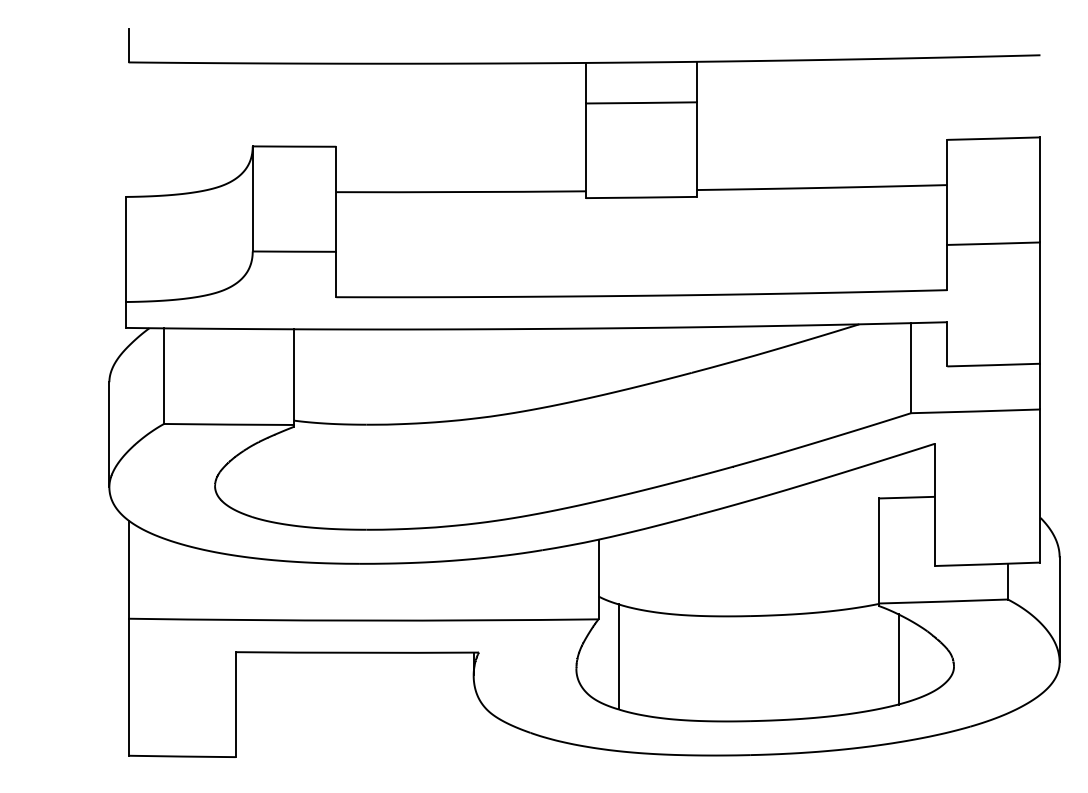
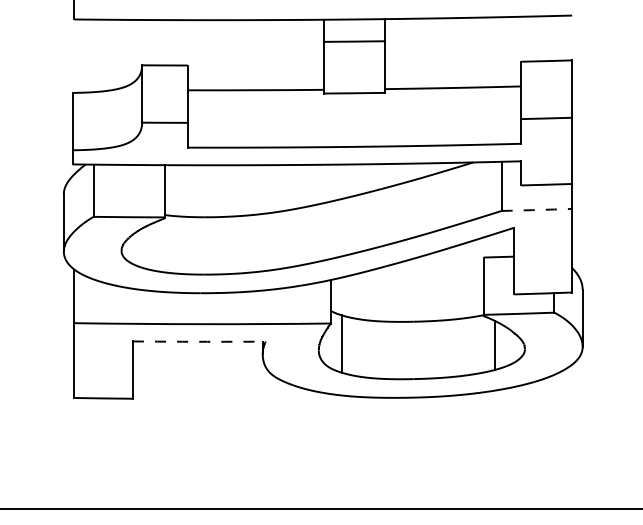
arc: (975, 412) -> (536, 210), solid -> dashed
arc: (357, 652) -> (199, 341), solid -> dashed

